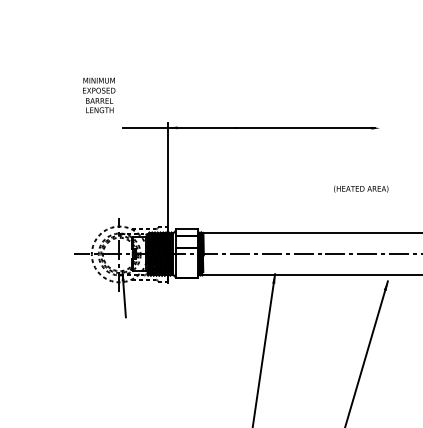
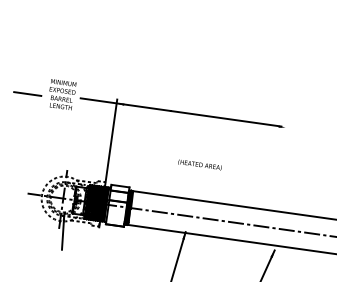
text: (99, 95) -> (62, 94), moved
line: (56, 131) -> (27, 94), added
text: (361, 188) -> (200, 164), moved

